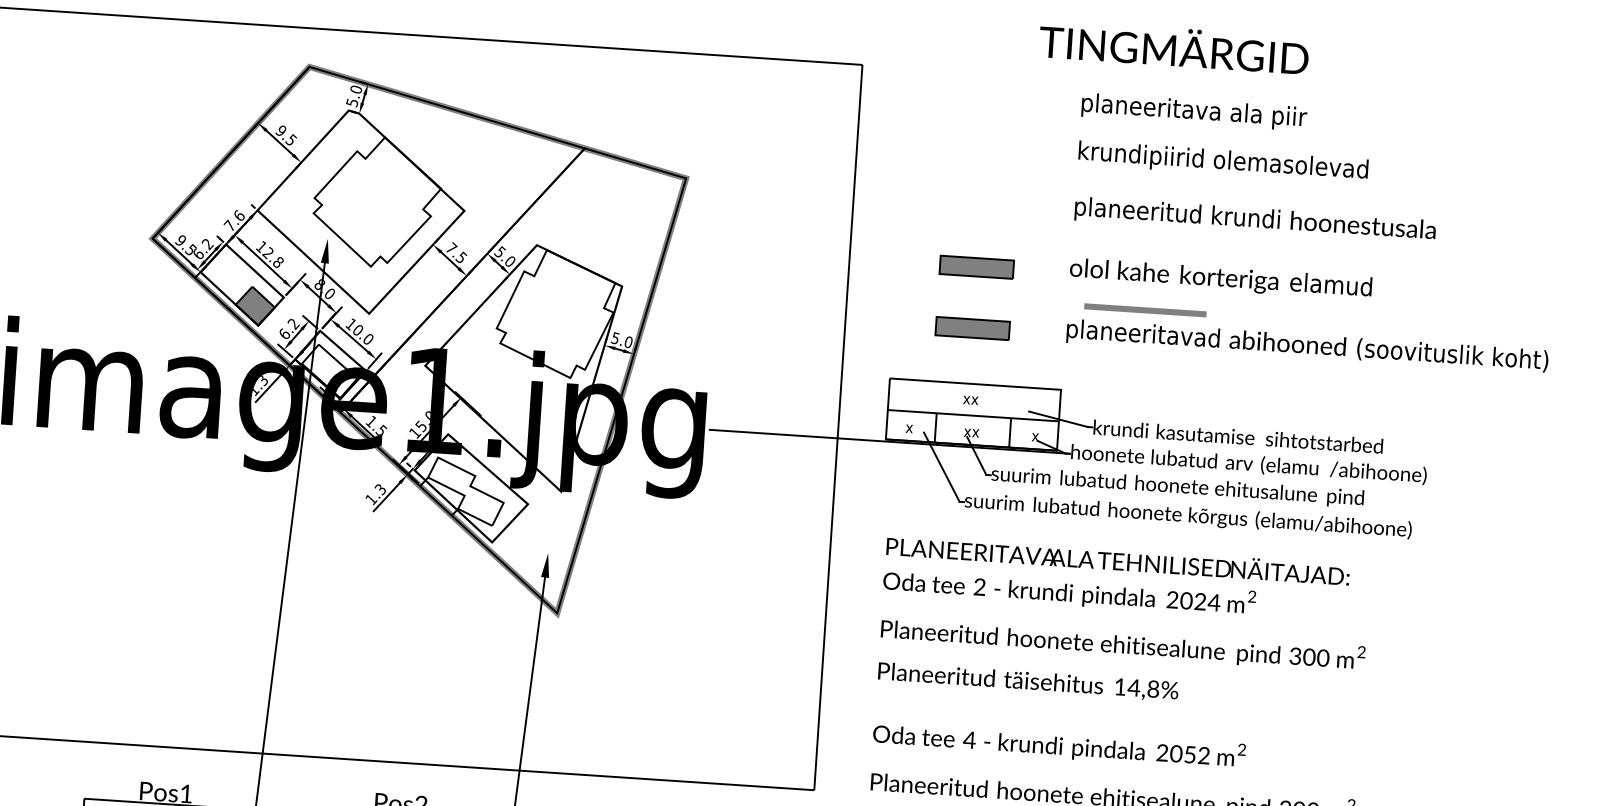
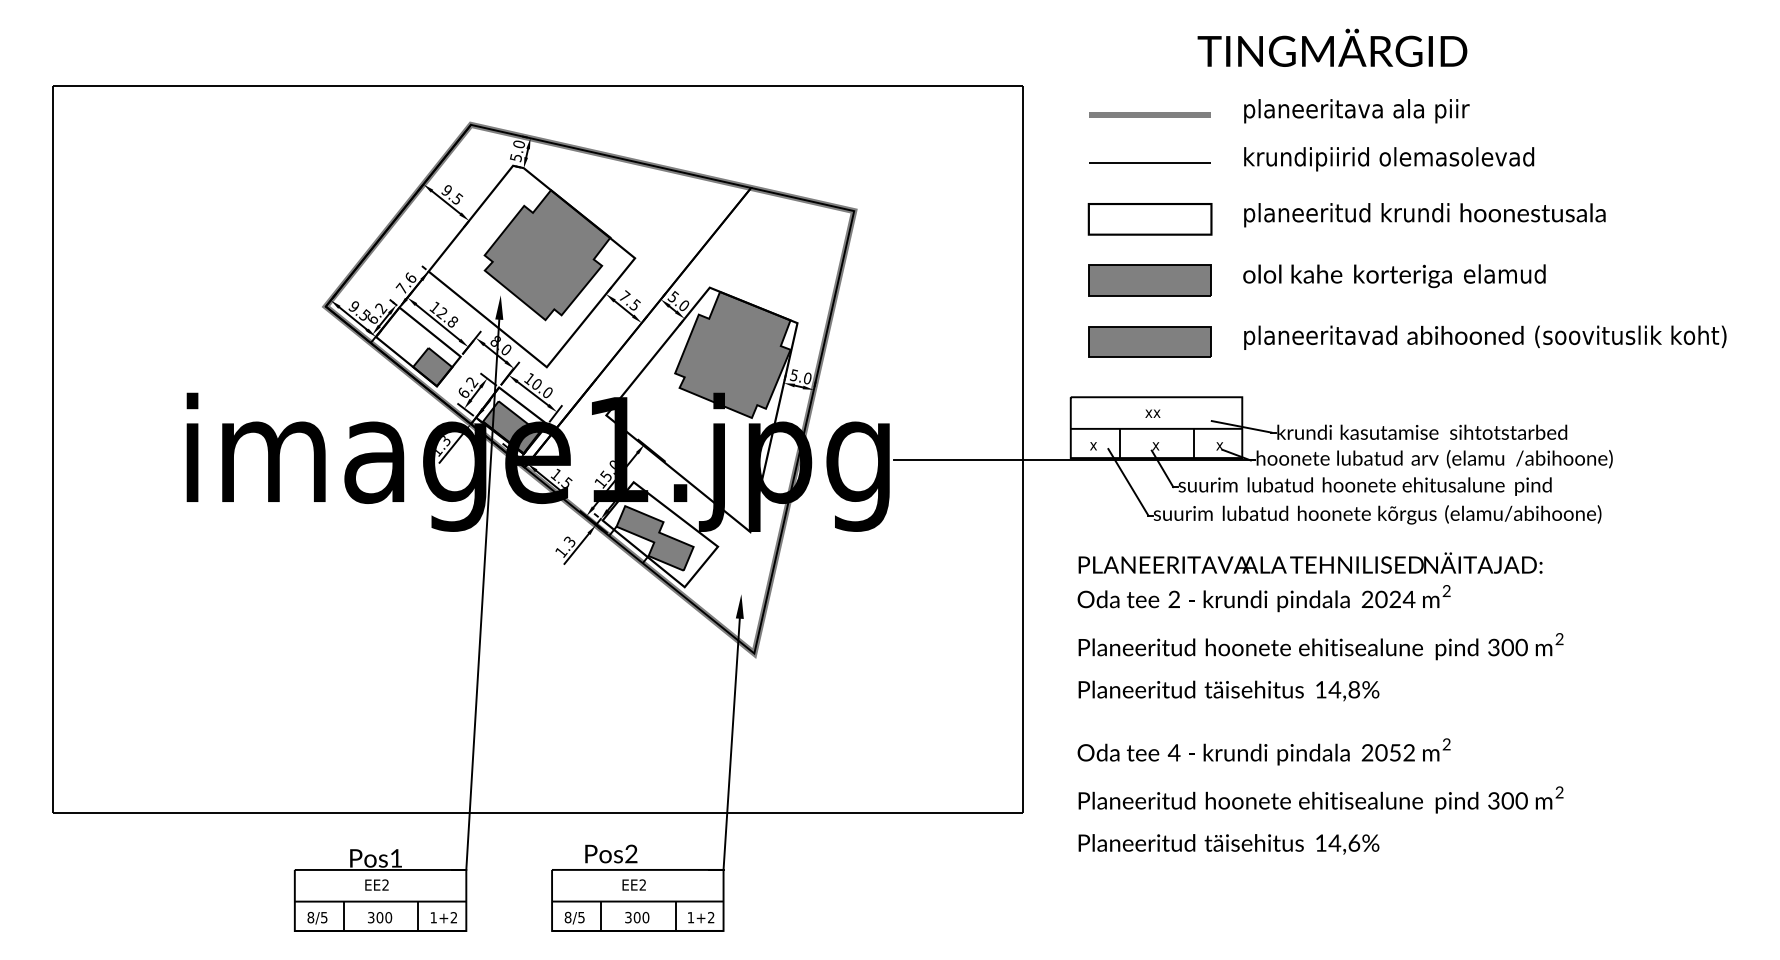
line: (984, 149) -> (1149, 162), added
fill: (377, 202) -> (547, 255), added
part: (980, 206) -> (1149, 219), added
part: (976, 267) -> (1149, 280), size x1.67
line: (1144, 309) -> (1149, 114), moved
fill: (555, 313) -> (732, 354), added
part: (972, 328) -> (1149, 341), size x1.67
fill: (329, 371) -> (511, 427), added
text: (971, 433) -> (1155, 446), xx -> x
fill: (465, 491) -> (654, 538), added

